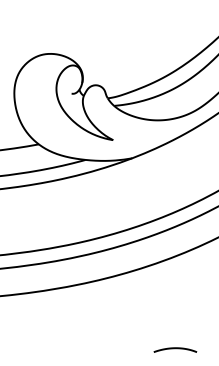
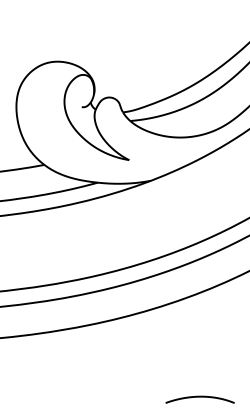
part: (175, 349) -> (200, 398), size x1.4

